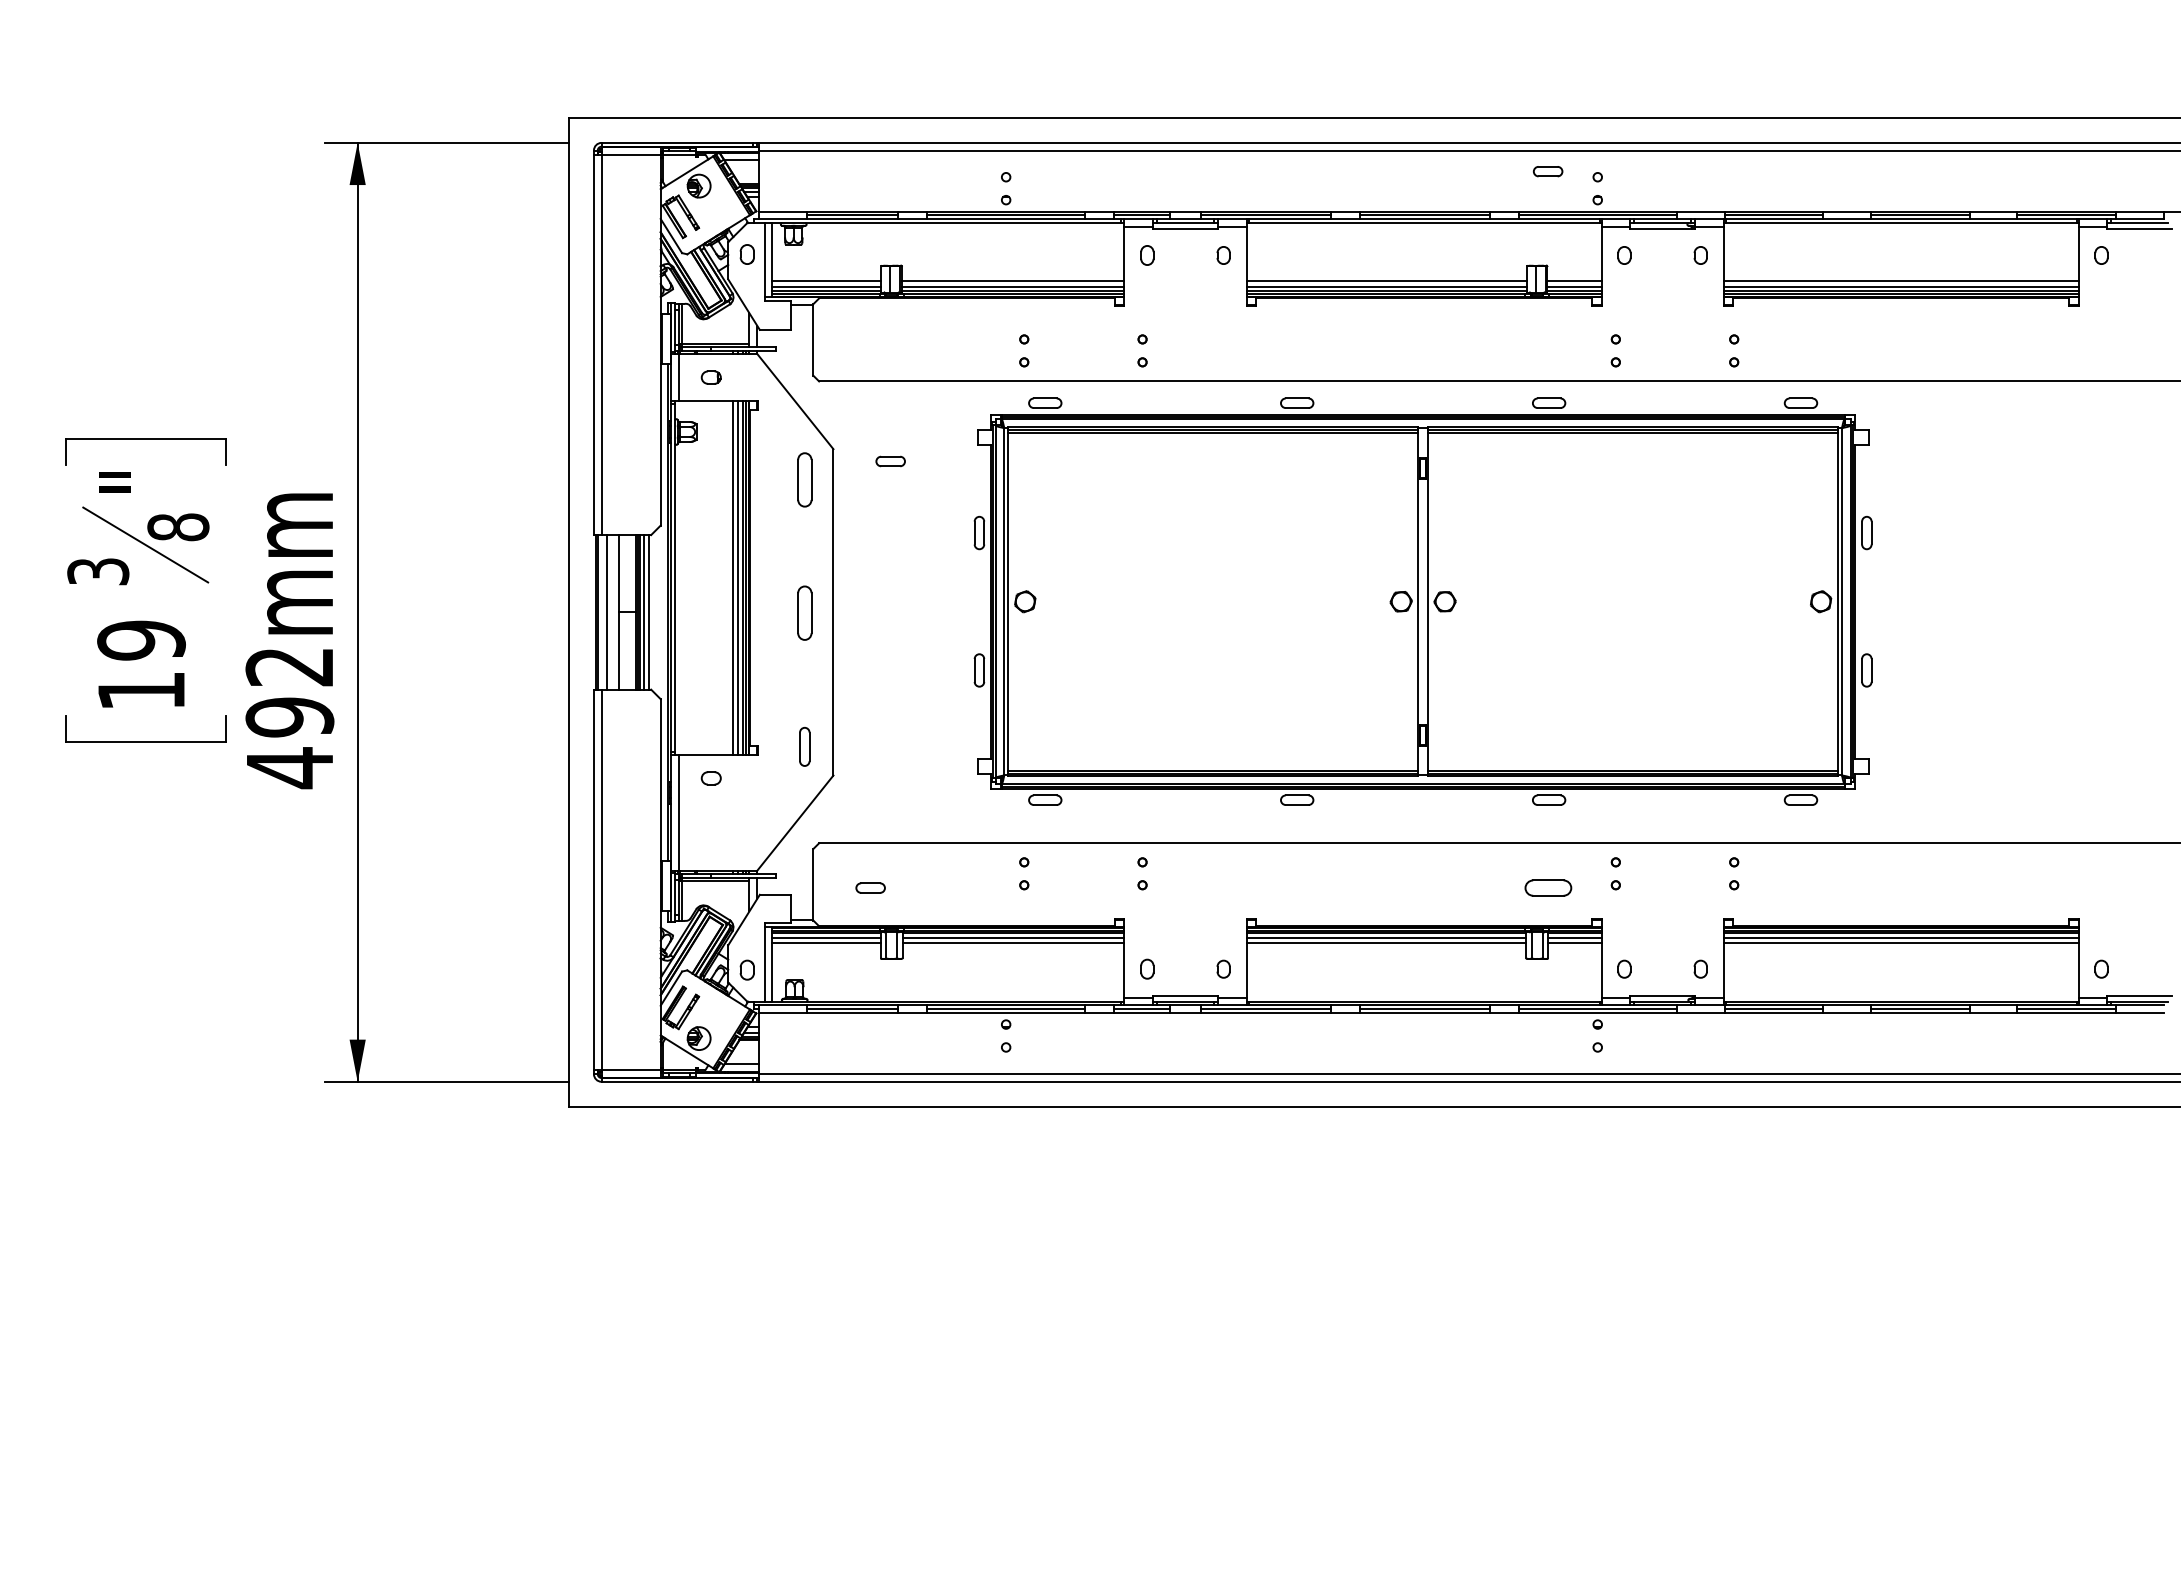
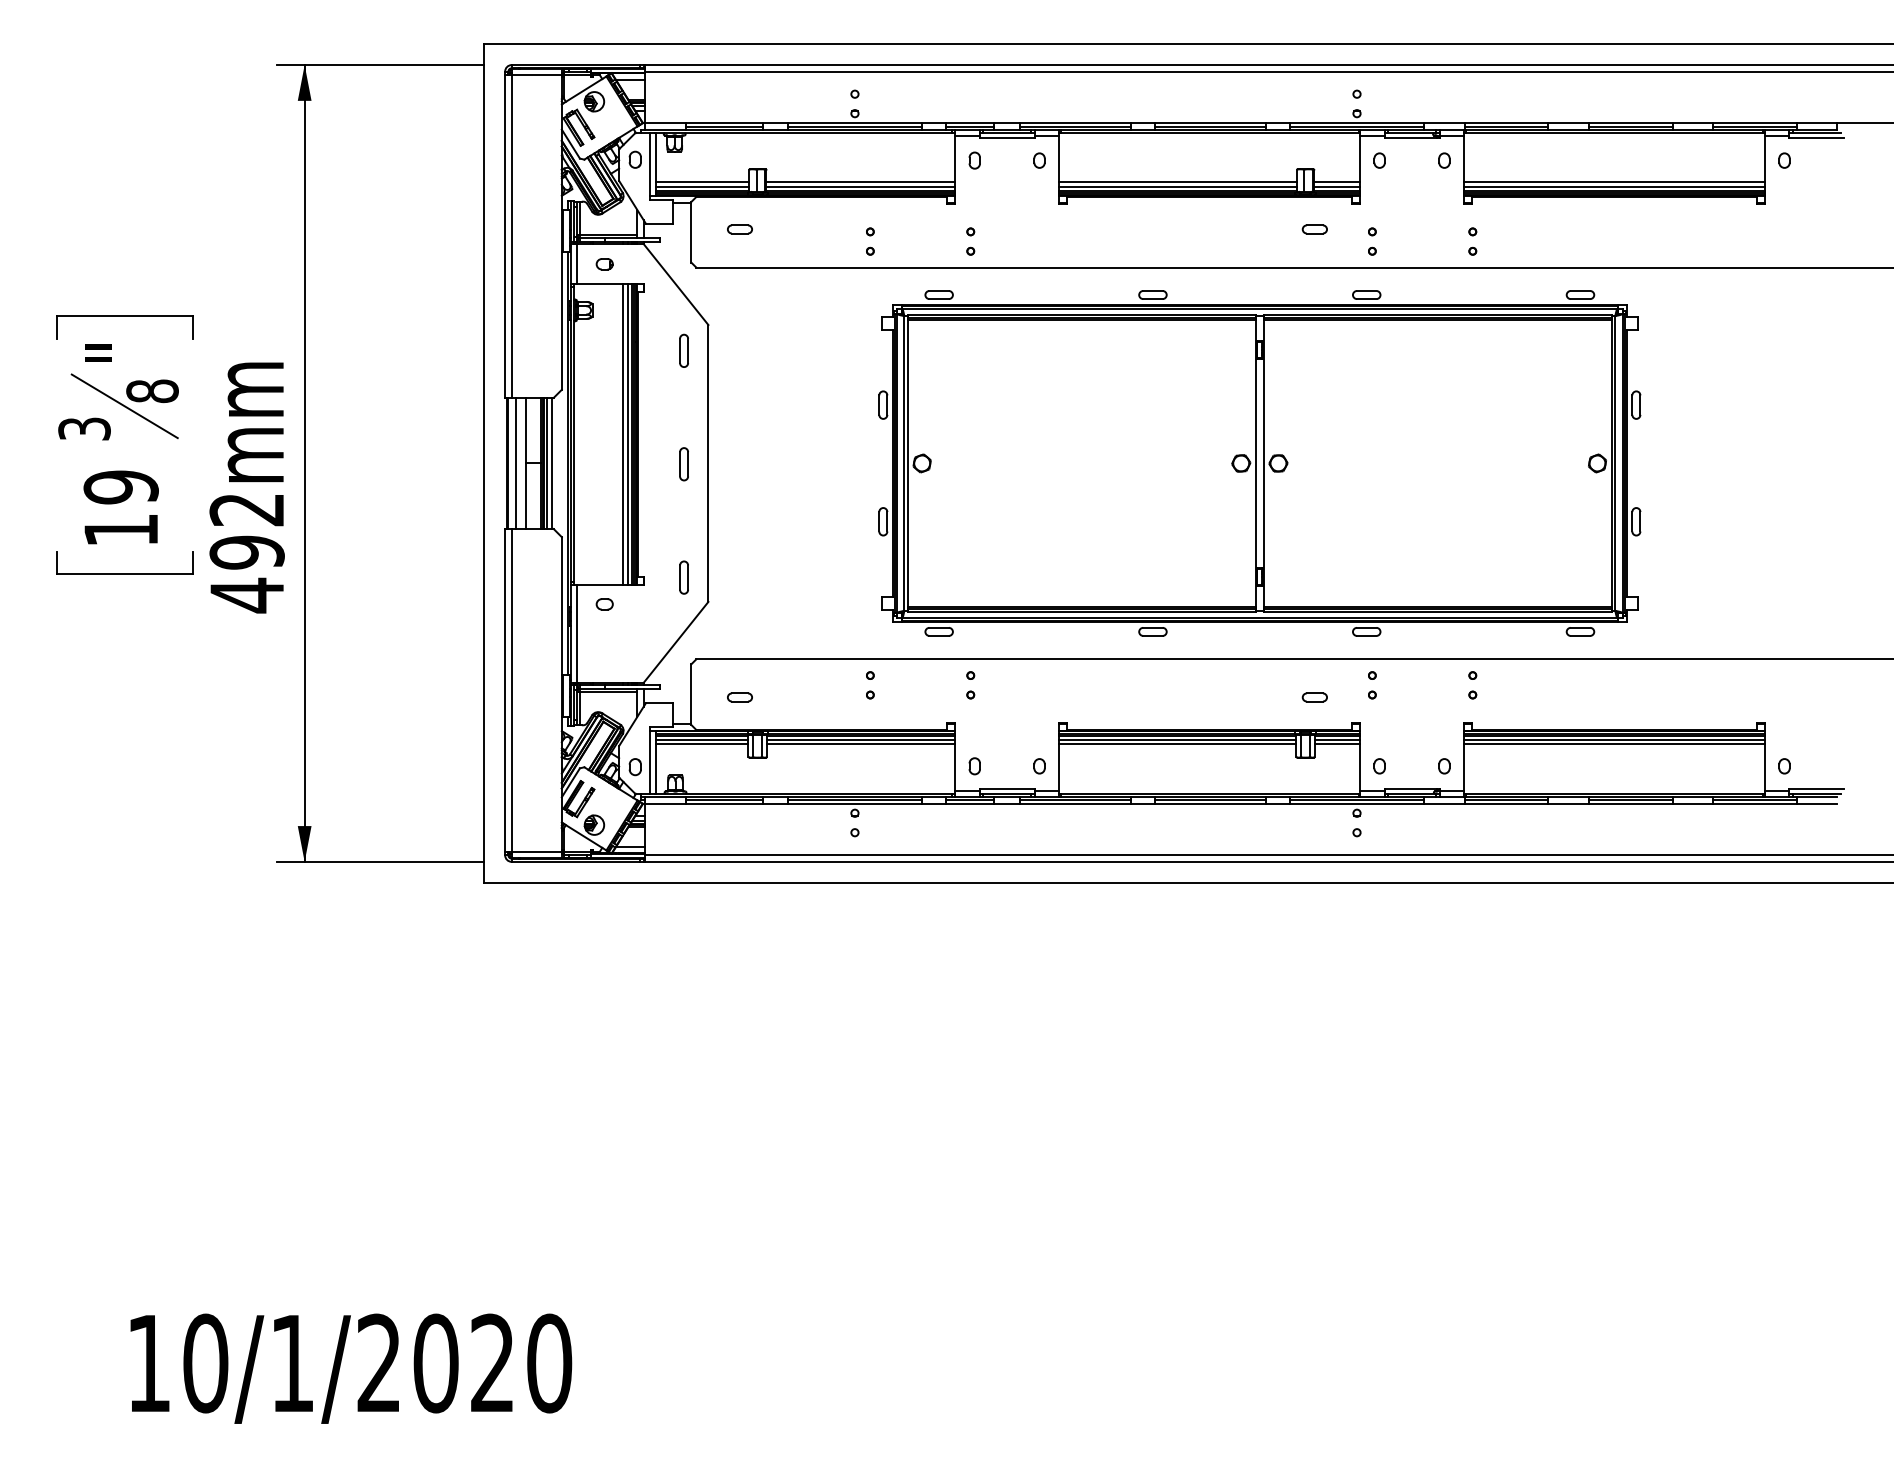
part: (1547, 171) -> (1314, 229), moved
part: (890, 461) -> (739, 229), moved
part: (804, 479) -> (683, 350), size x0.71
part: (1422, 601) -> (1259, 463), moved
part: (804, 613) -> (683, 464), size x0.71
part: (1547, 888) -> (1314, 697), size x0.62

